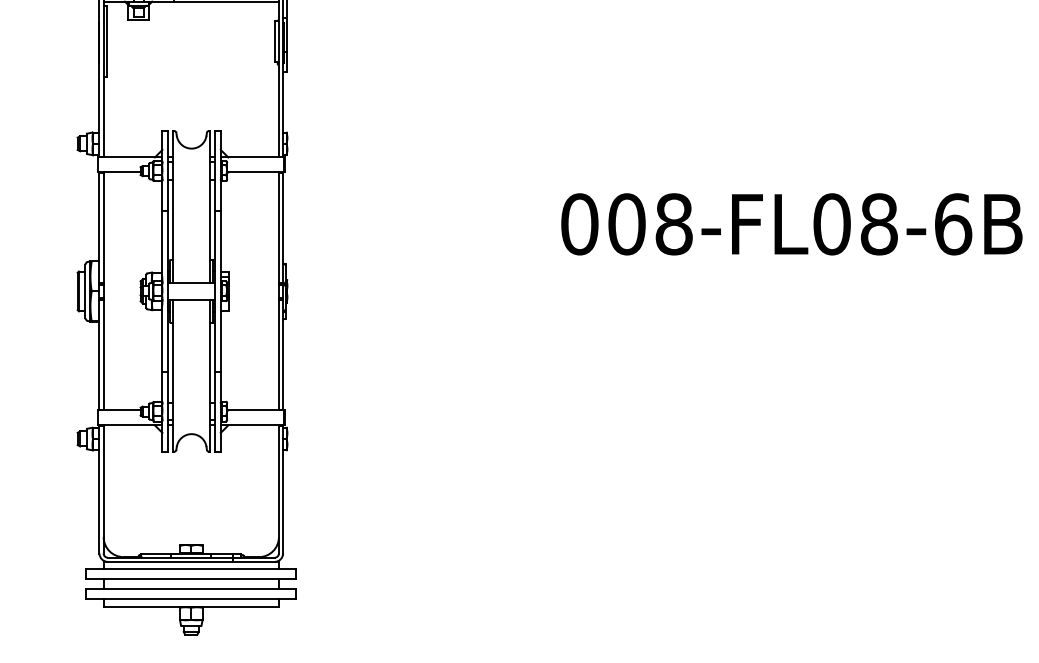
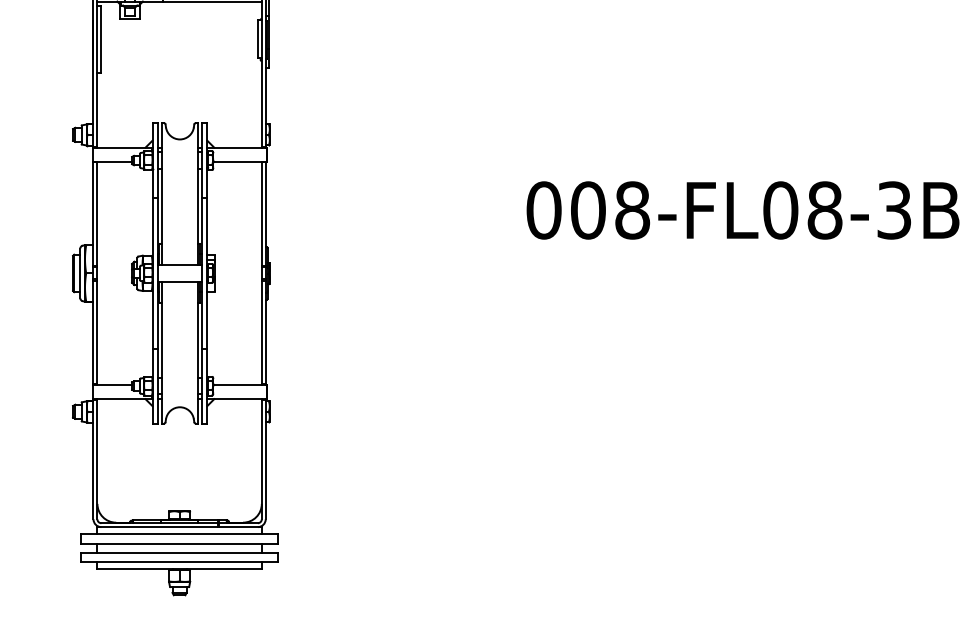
text: (953, 224) -> (894, 210), 008-FL08-6B -> 008-FL08-3B

